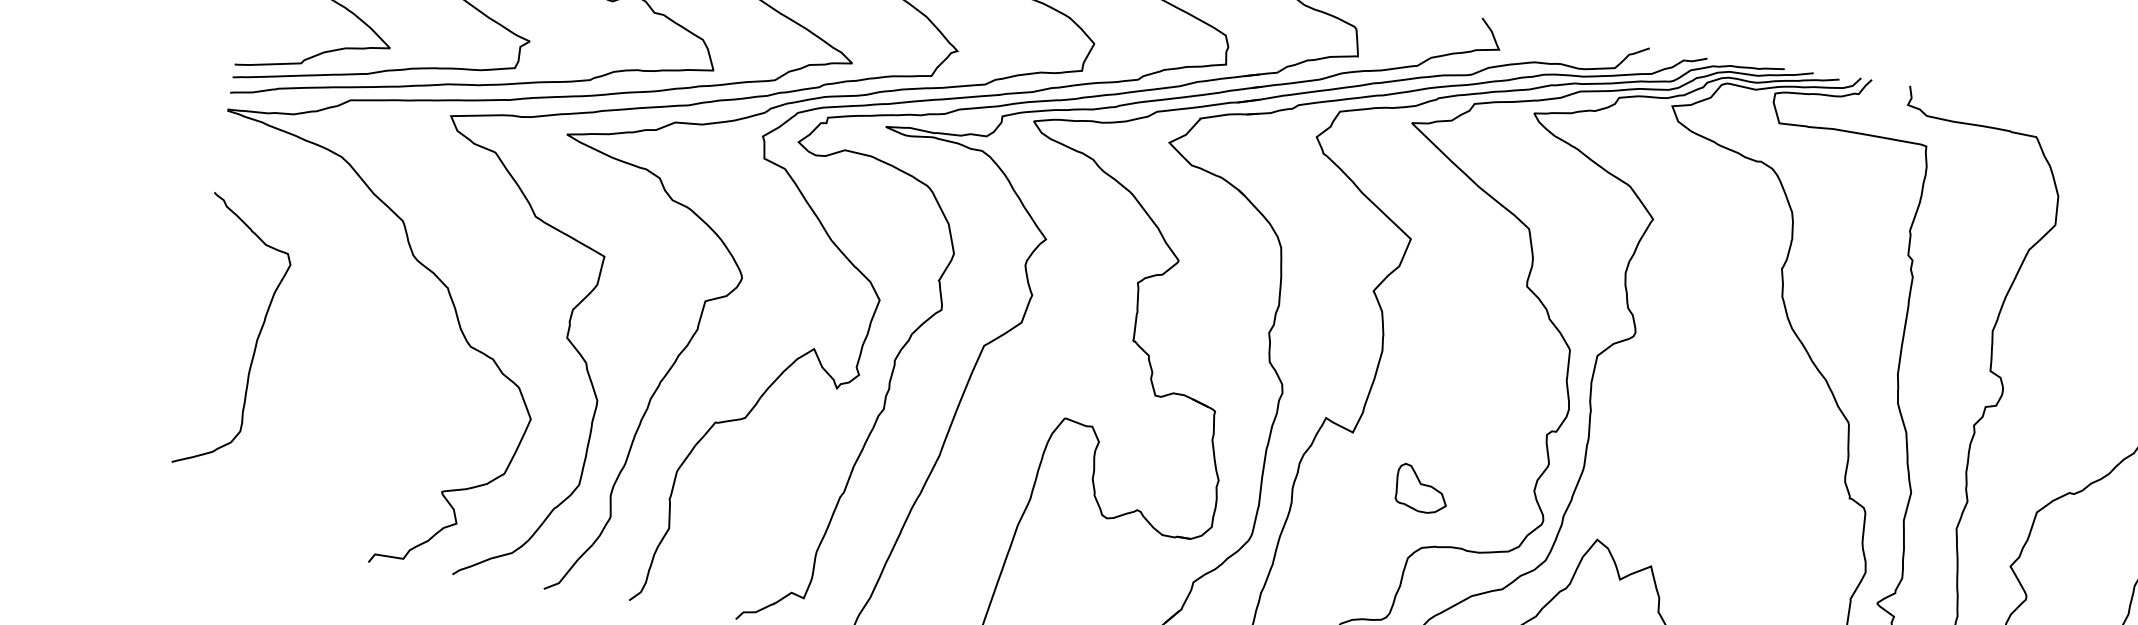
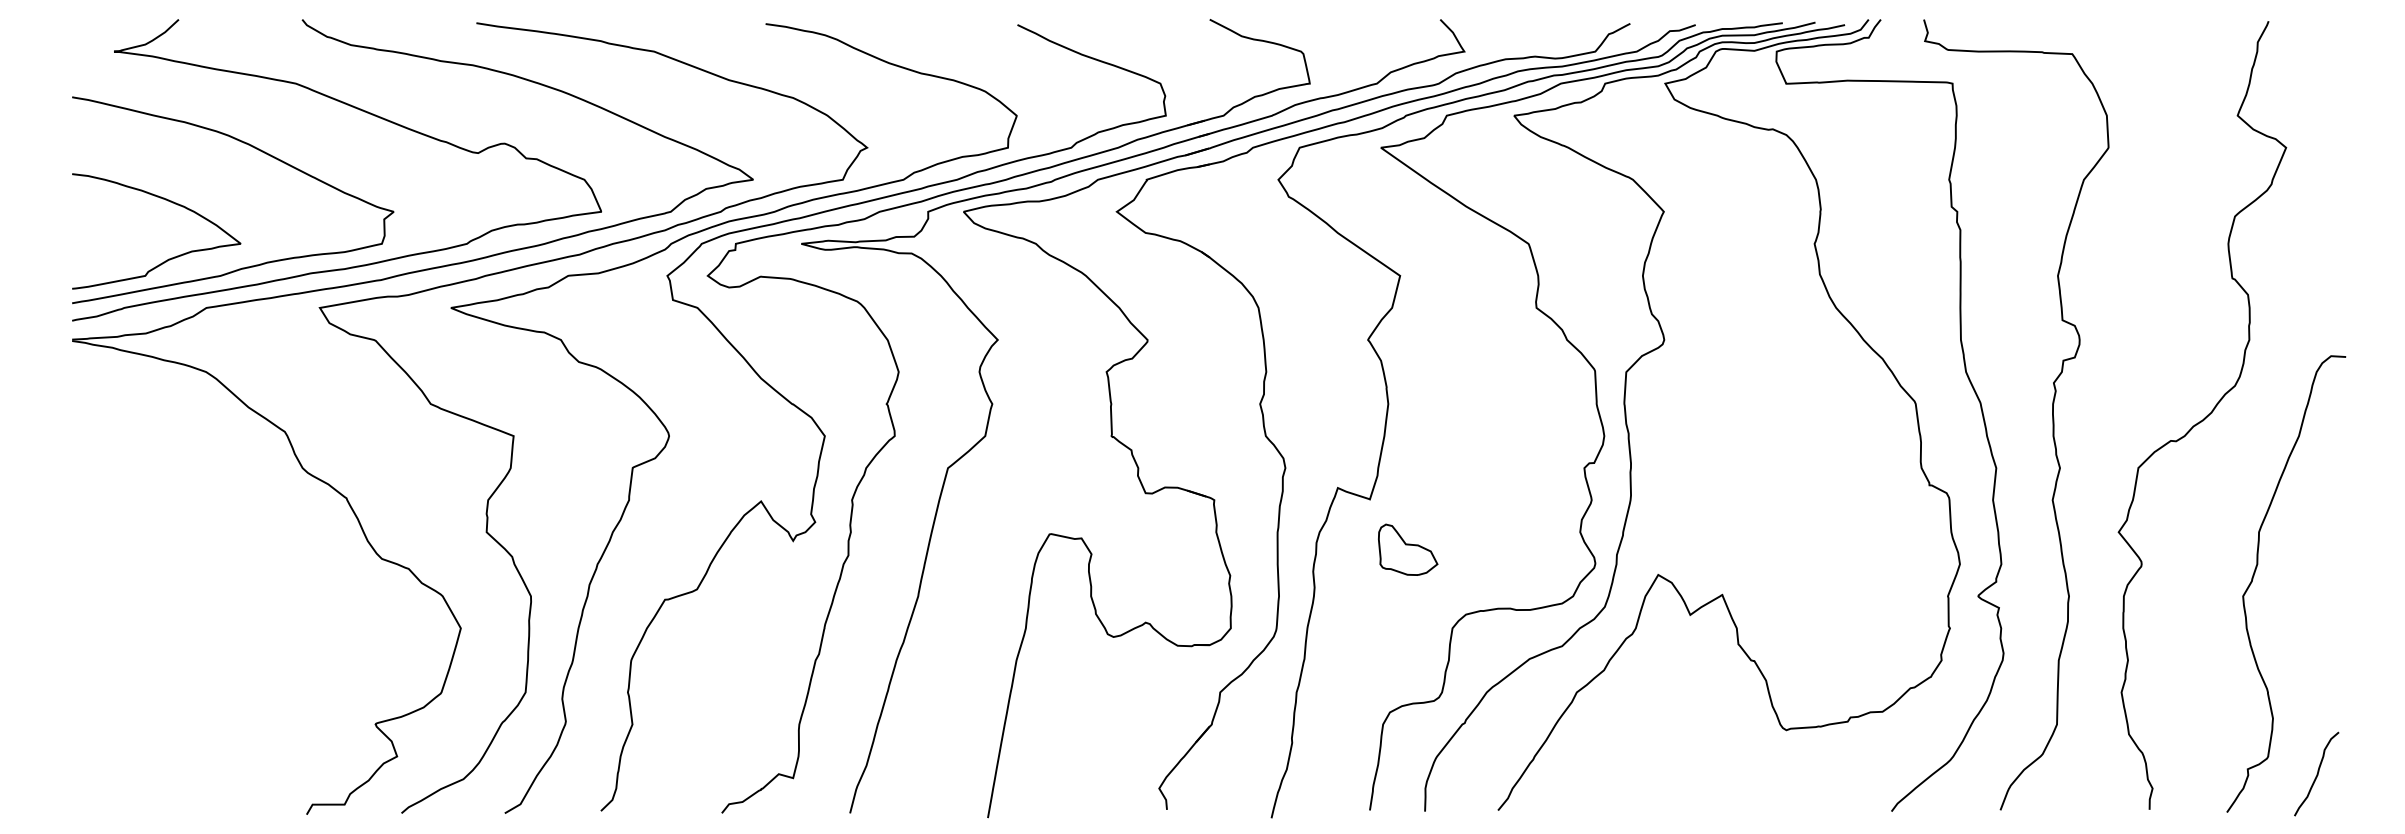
curve: (256, 337) -> (144, 586), removed
part: (1422, 488) -> (1408, 549), moved

